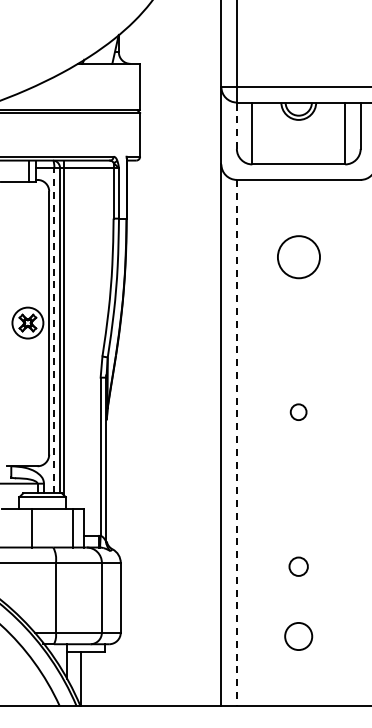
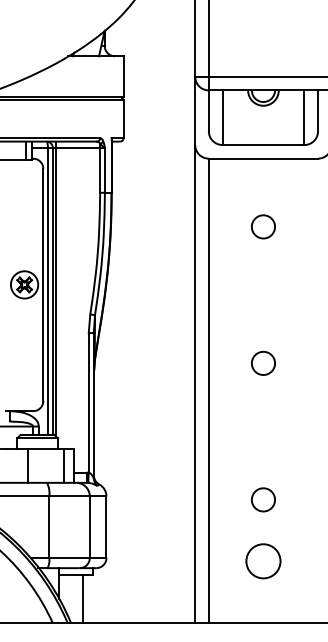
line: (236, 125) -> (208, 110), dashed -> solid
circle: (298, 257) -> (263, 227), size x0.62
line: (54, 330) -> (48, 291), dashed -> solid
circle: (298, 412) -> (263, 363), size x1.67
line: (236, 443) -> (208, 391), dashed -> solid
circle: (298, 566) -> (263, 499), size x1.43
circle: (298, 636) -> (263, 561), size x1.43
line: (80, 678) -> (82, 598), moved

